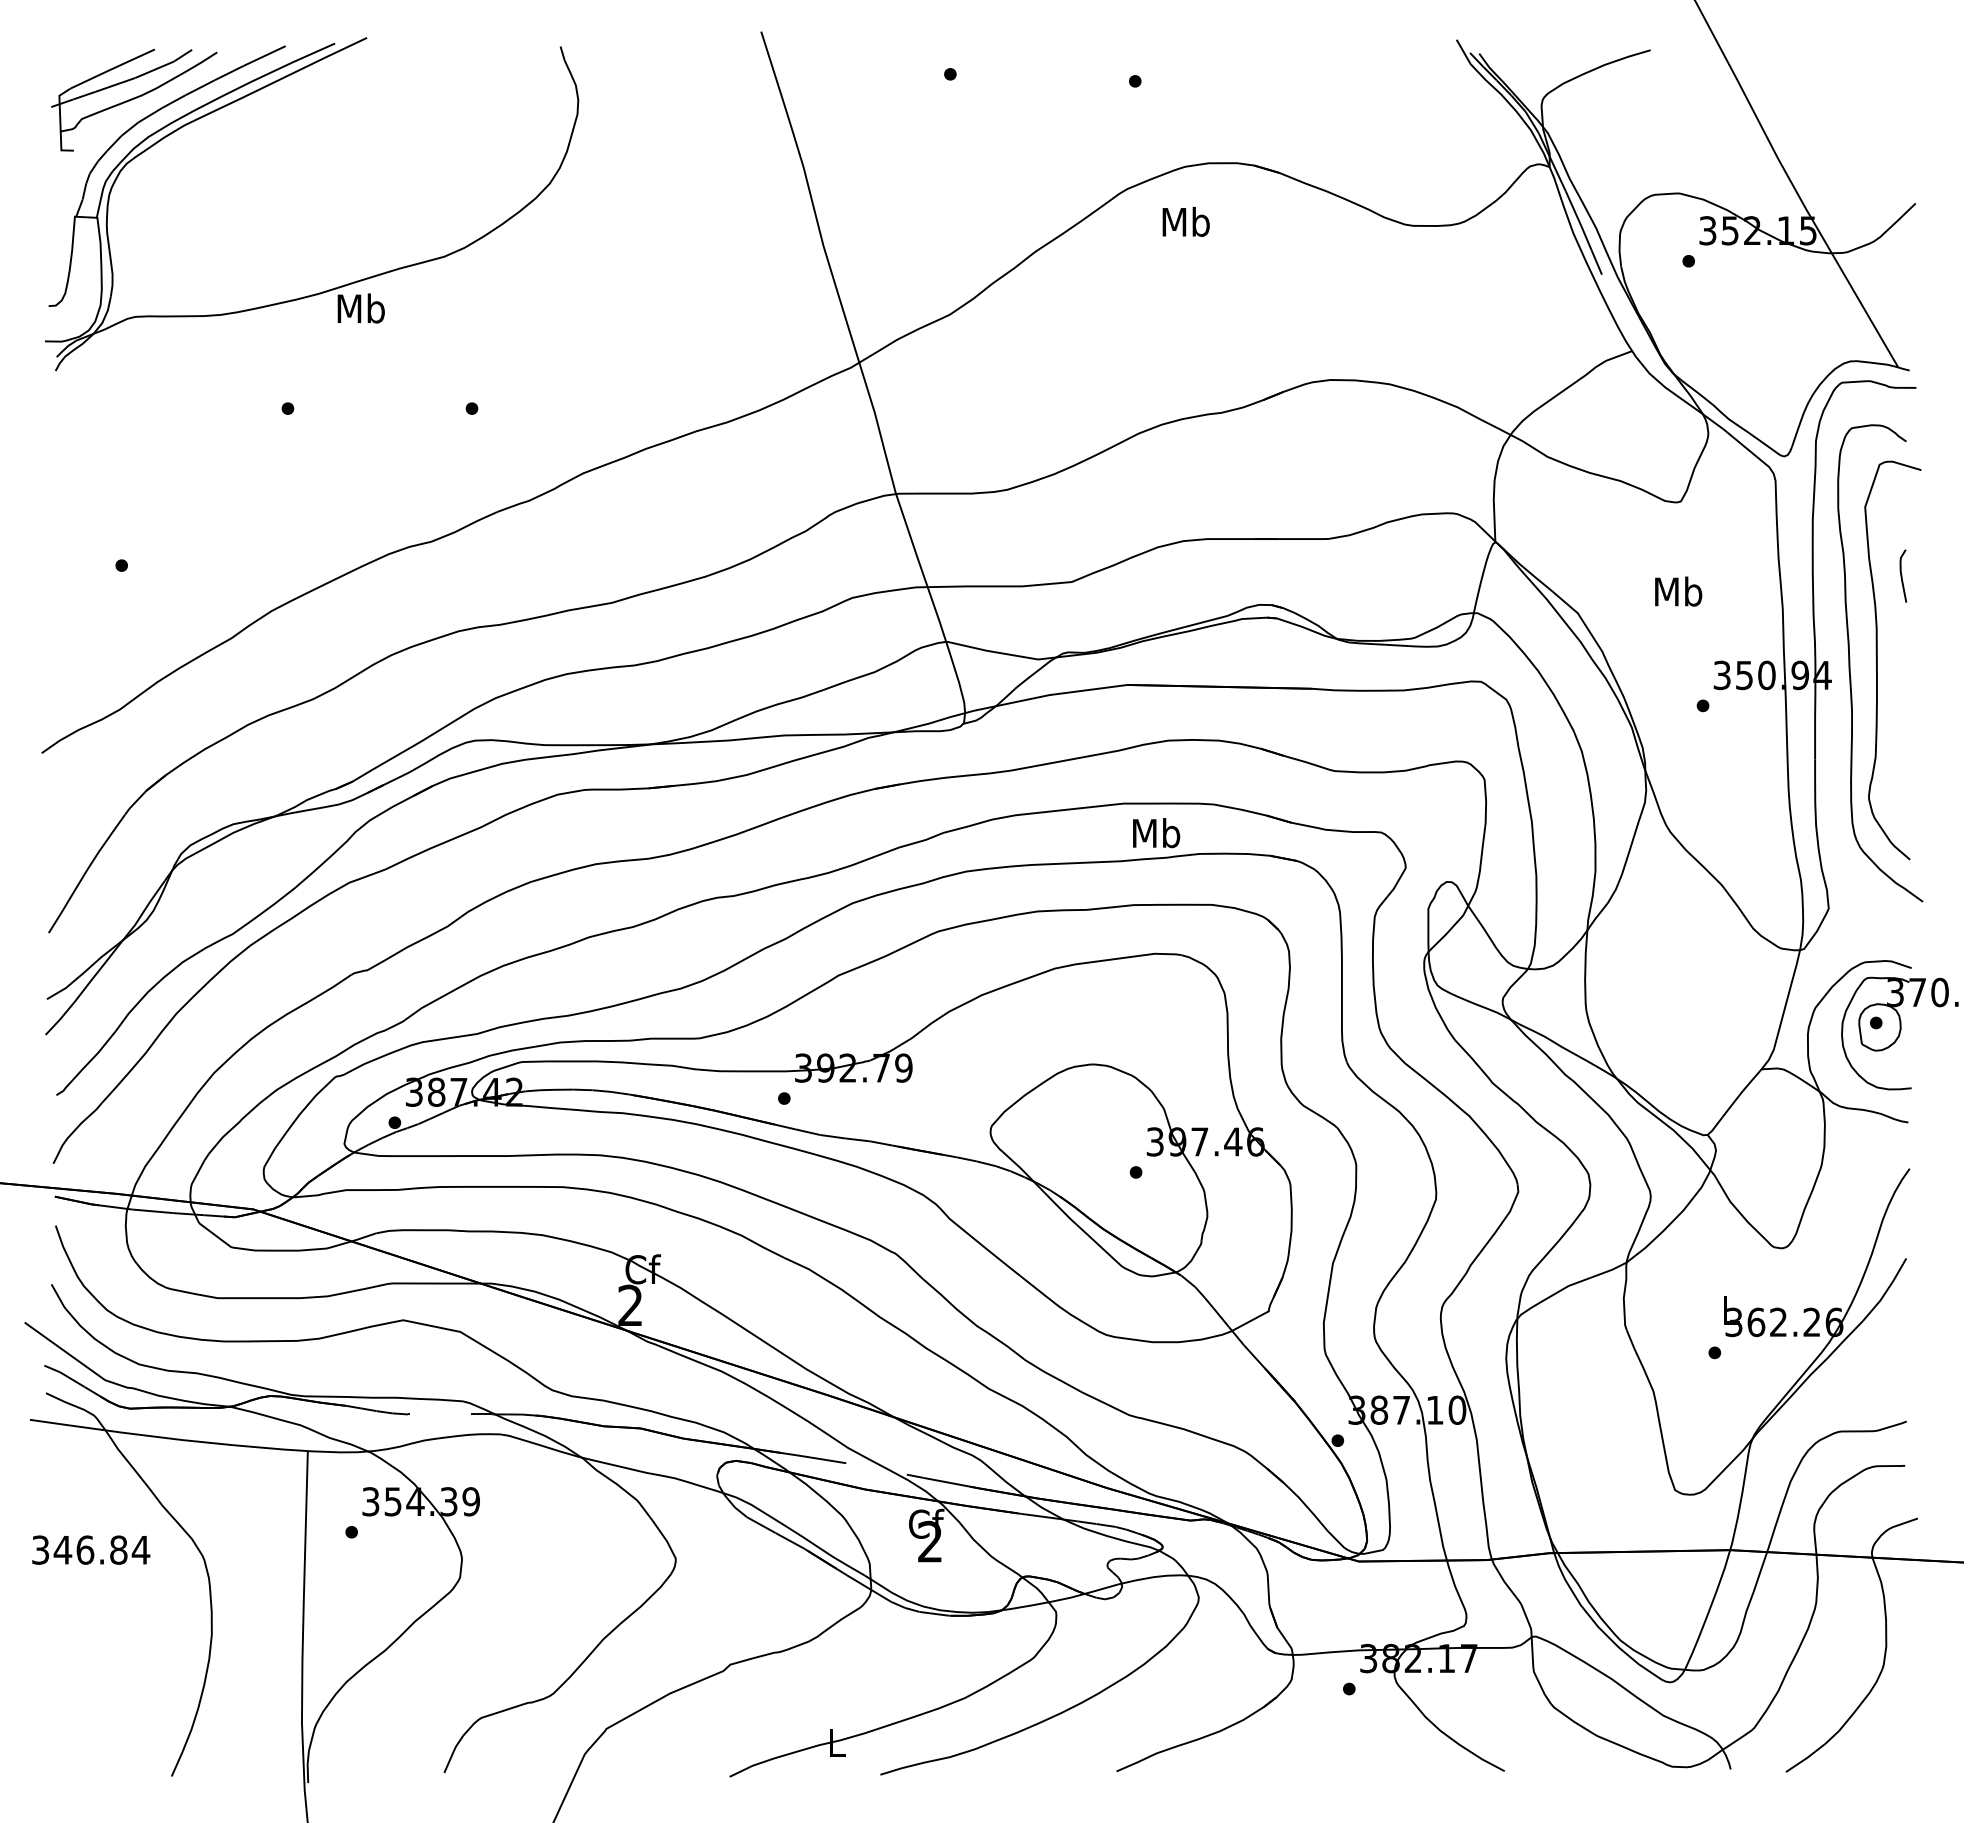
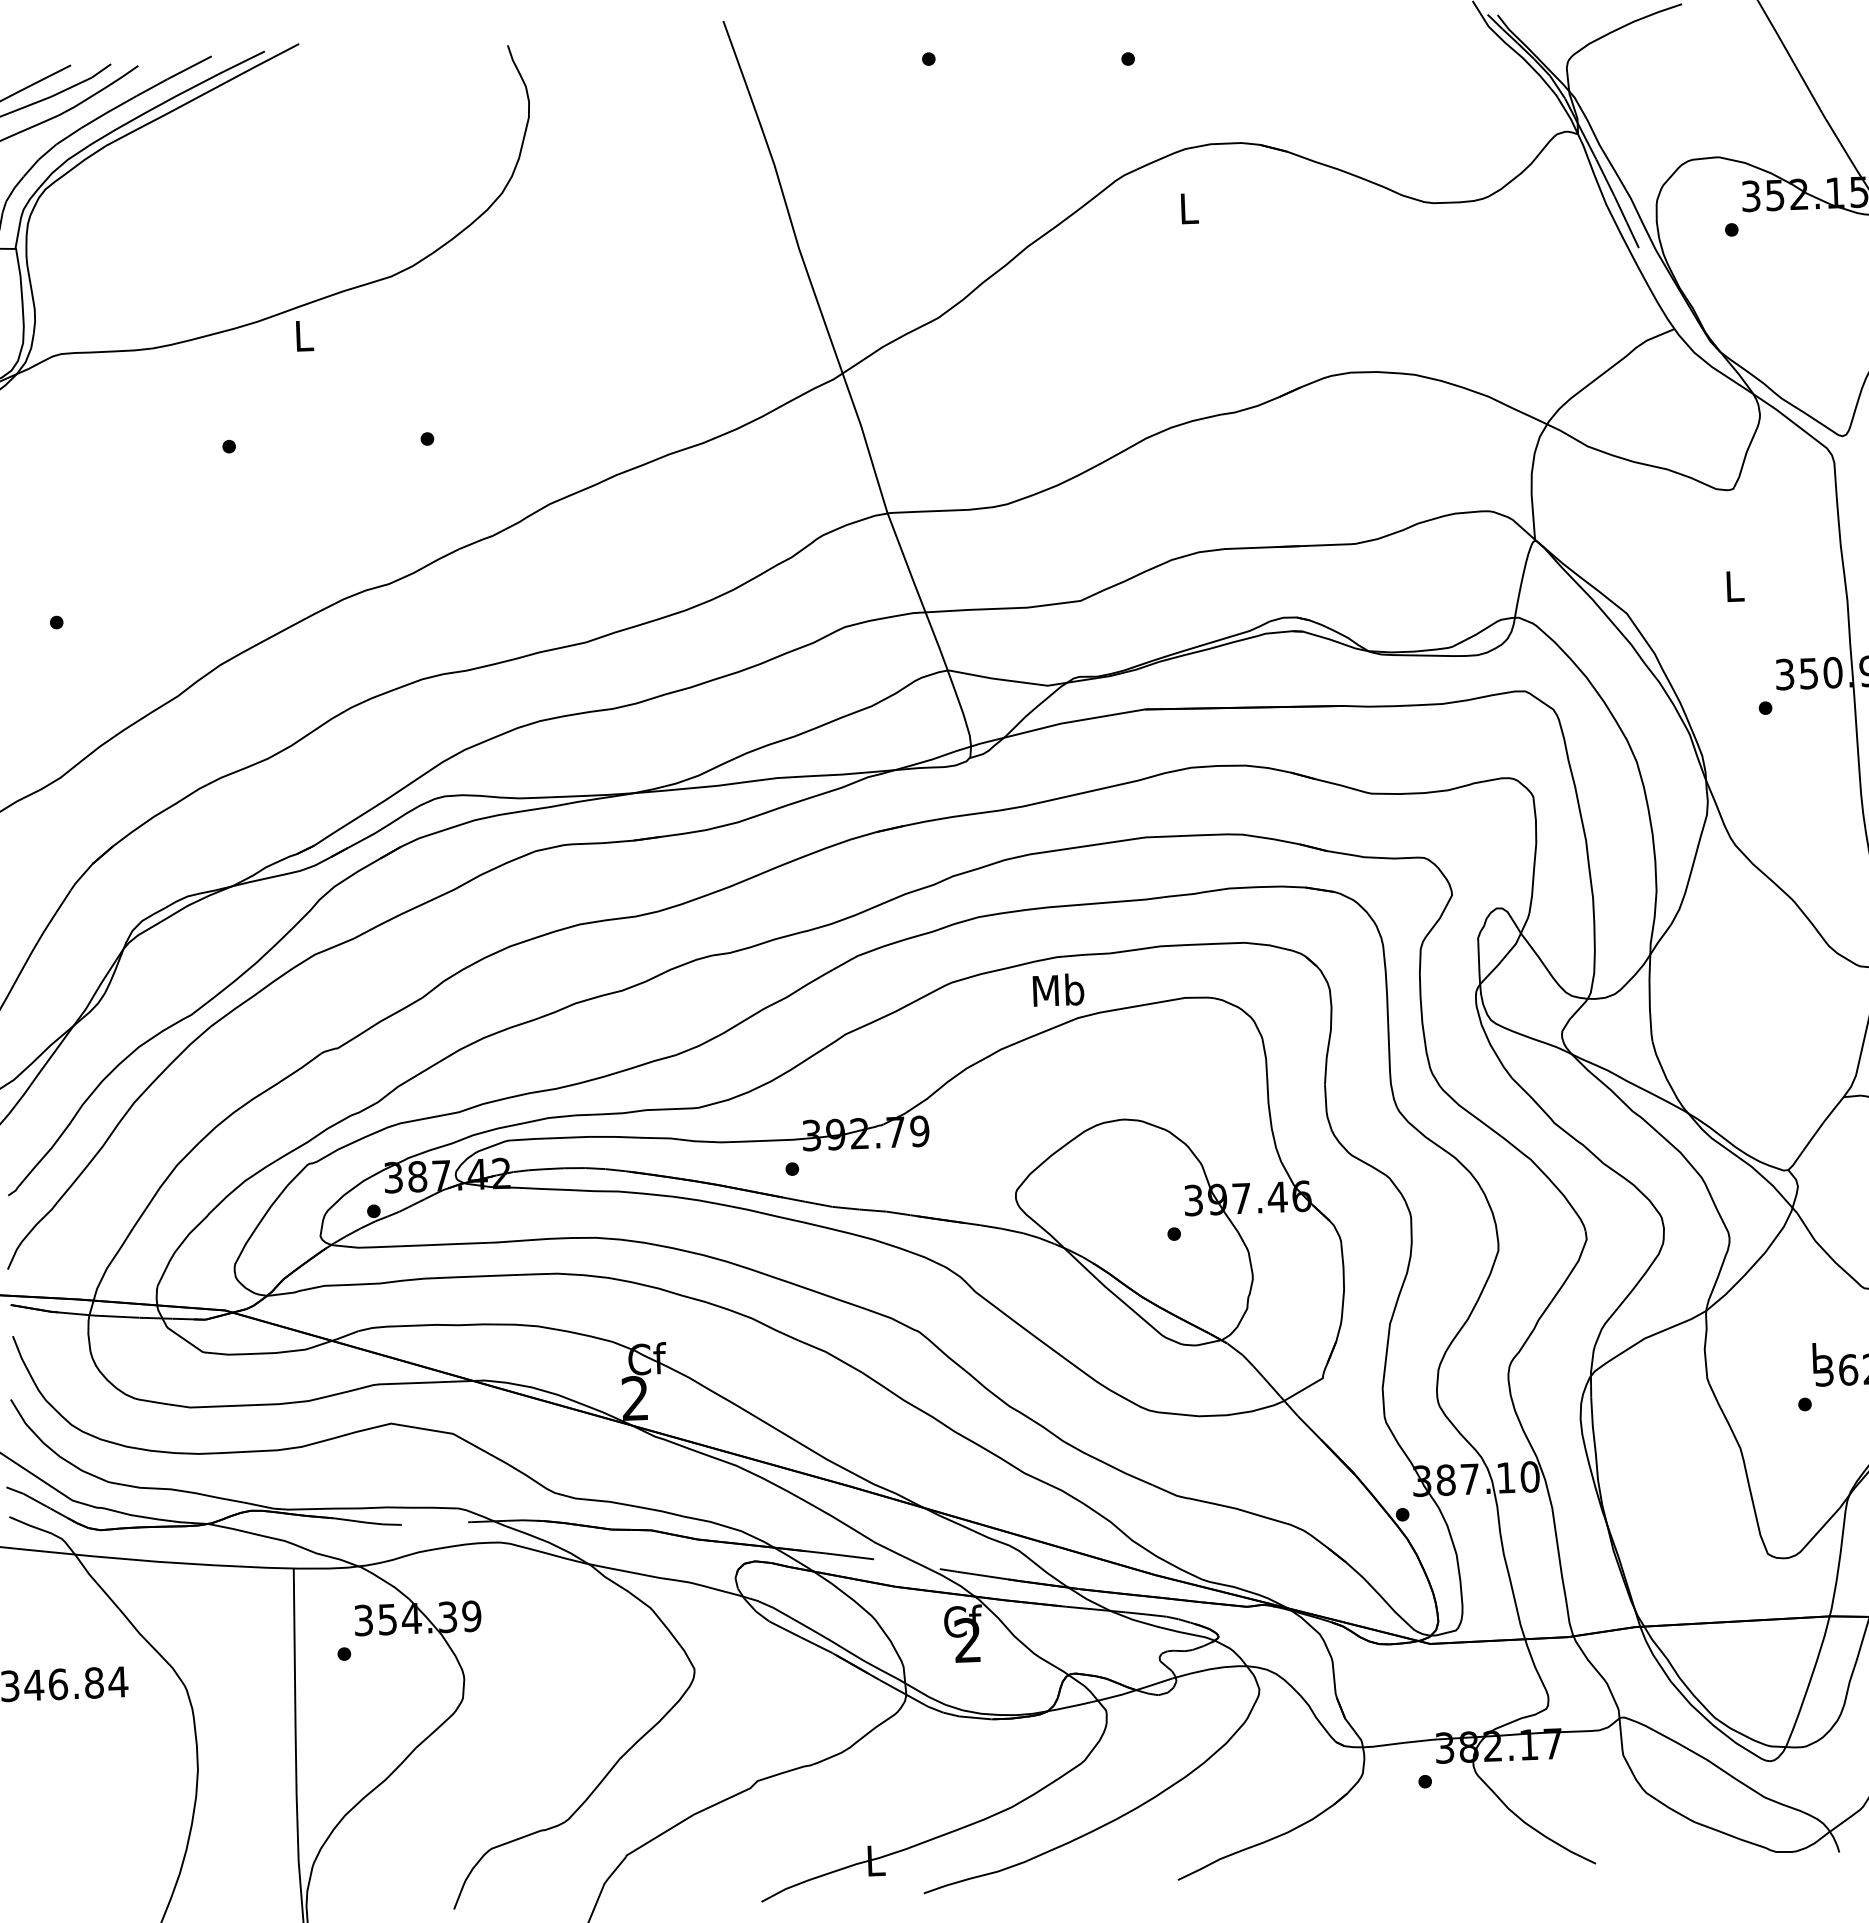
text: (1185, 221) -> (1188, 207), Mb -> L
text: (360, 308) -> (303, 335), Mb -> L
text: (1678, 591) -> (1734, 586), Mb -> L
text: (1156, 833) -> (1058, 990), moved

